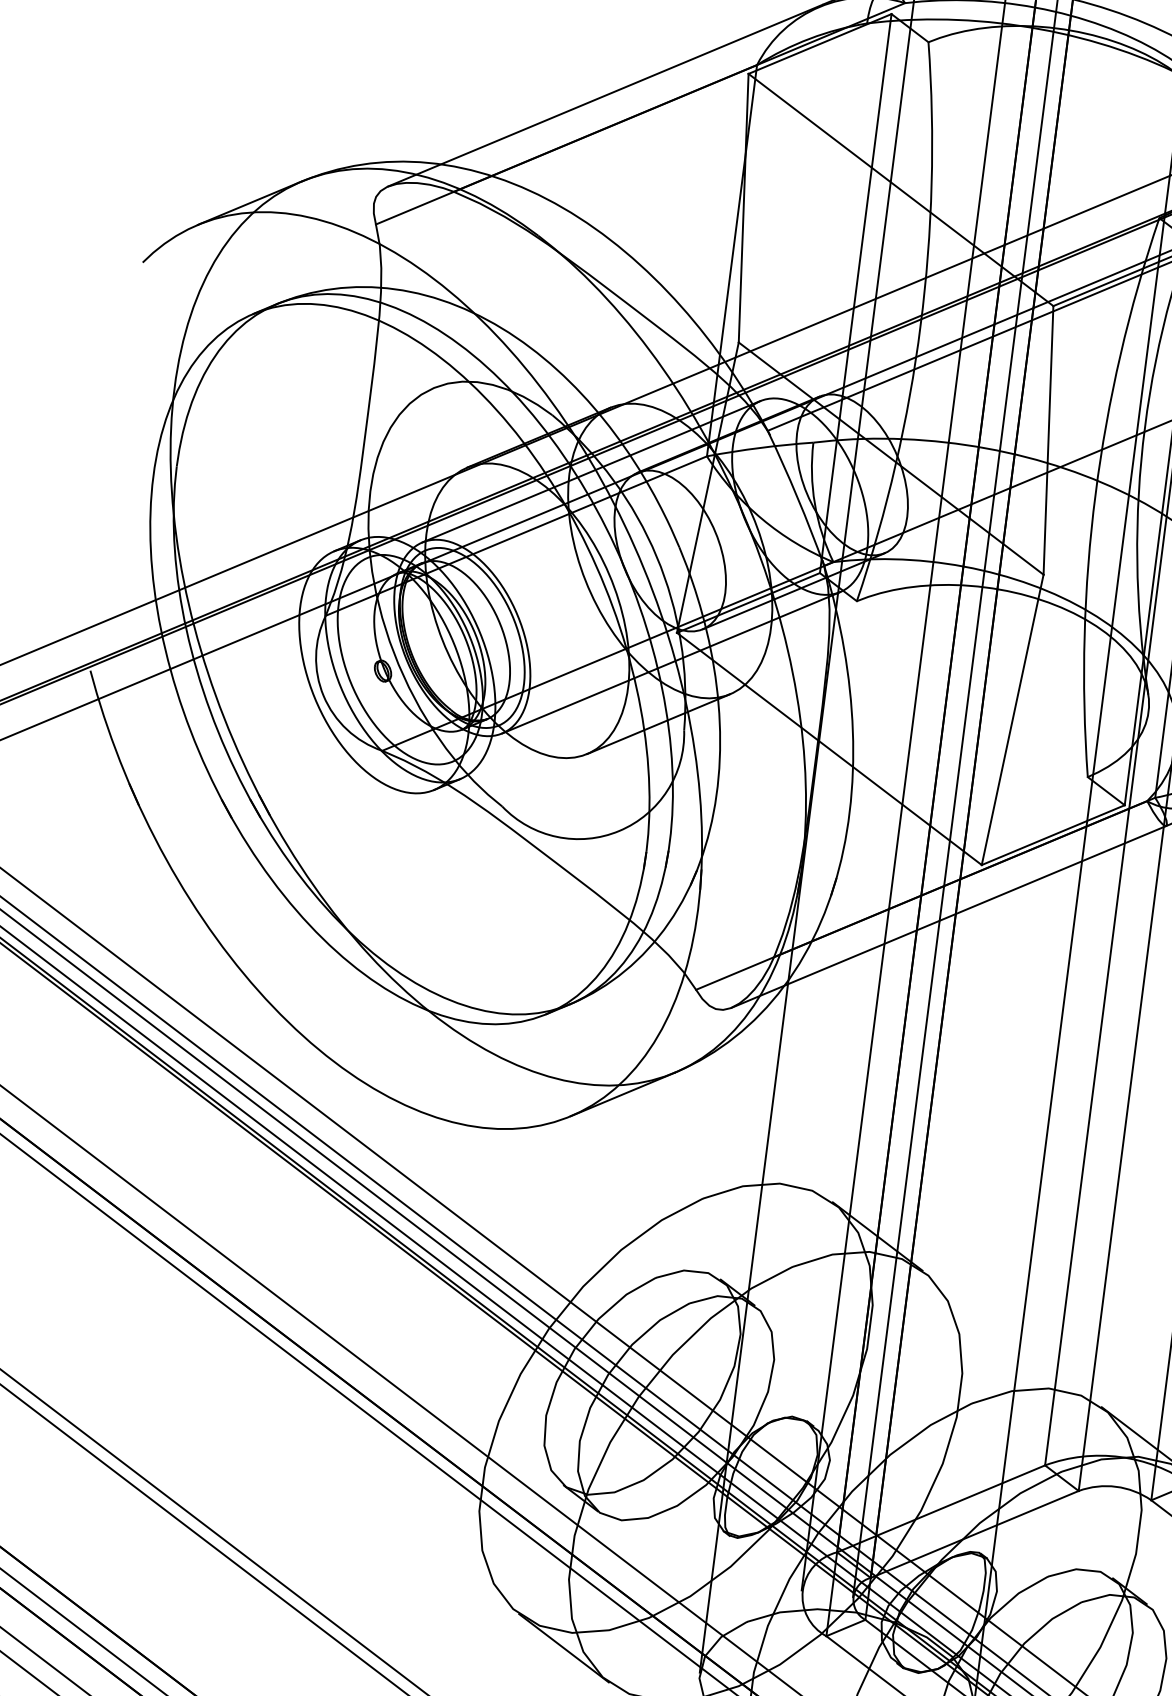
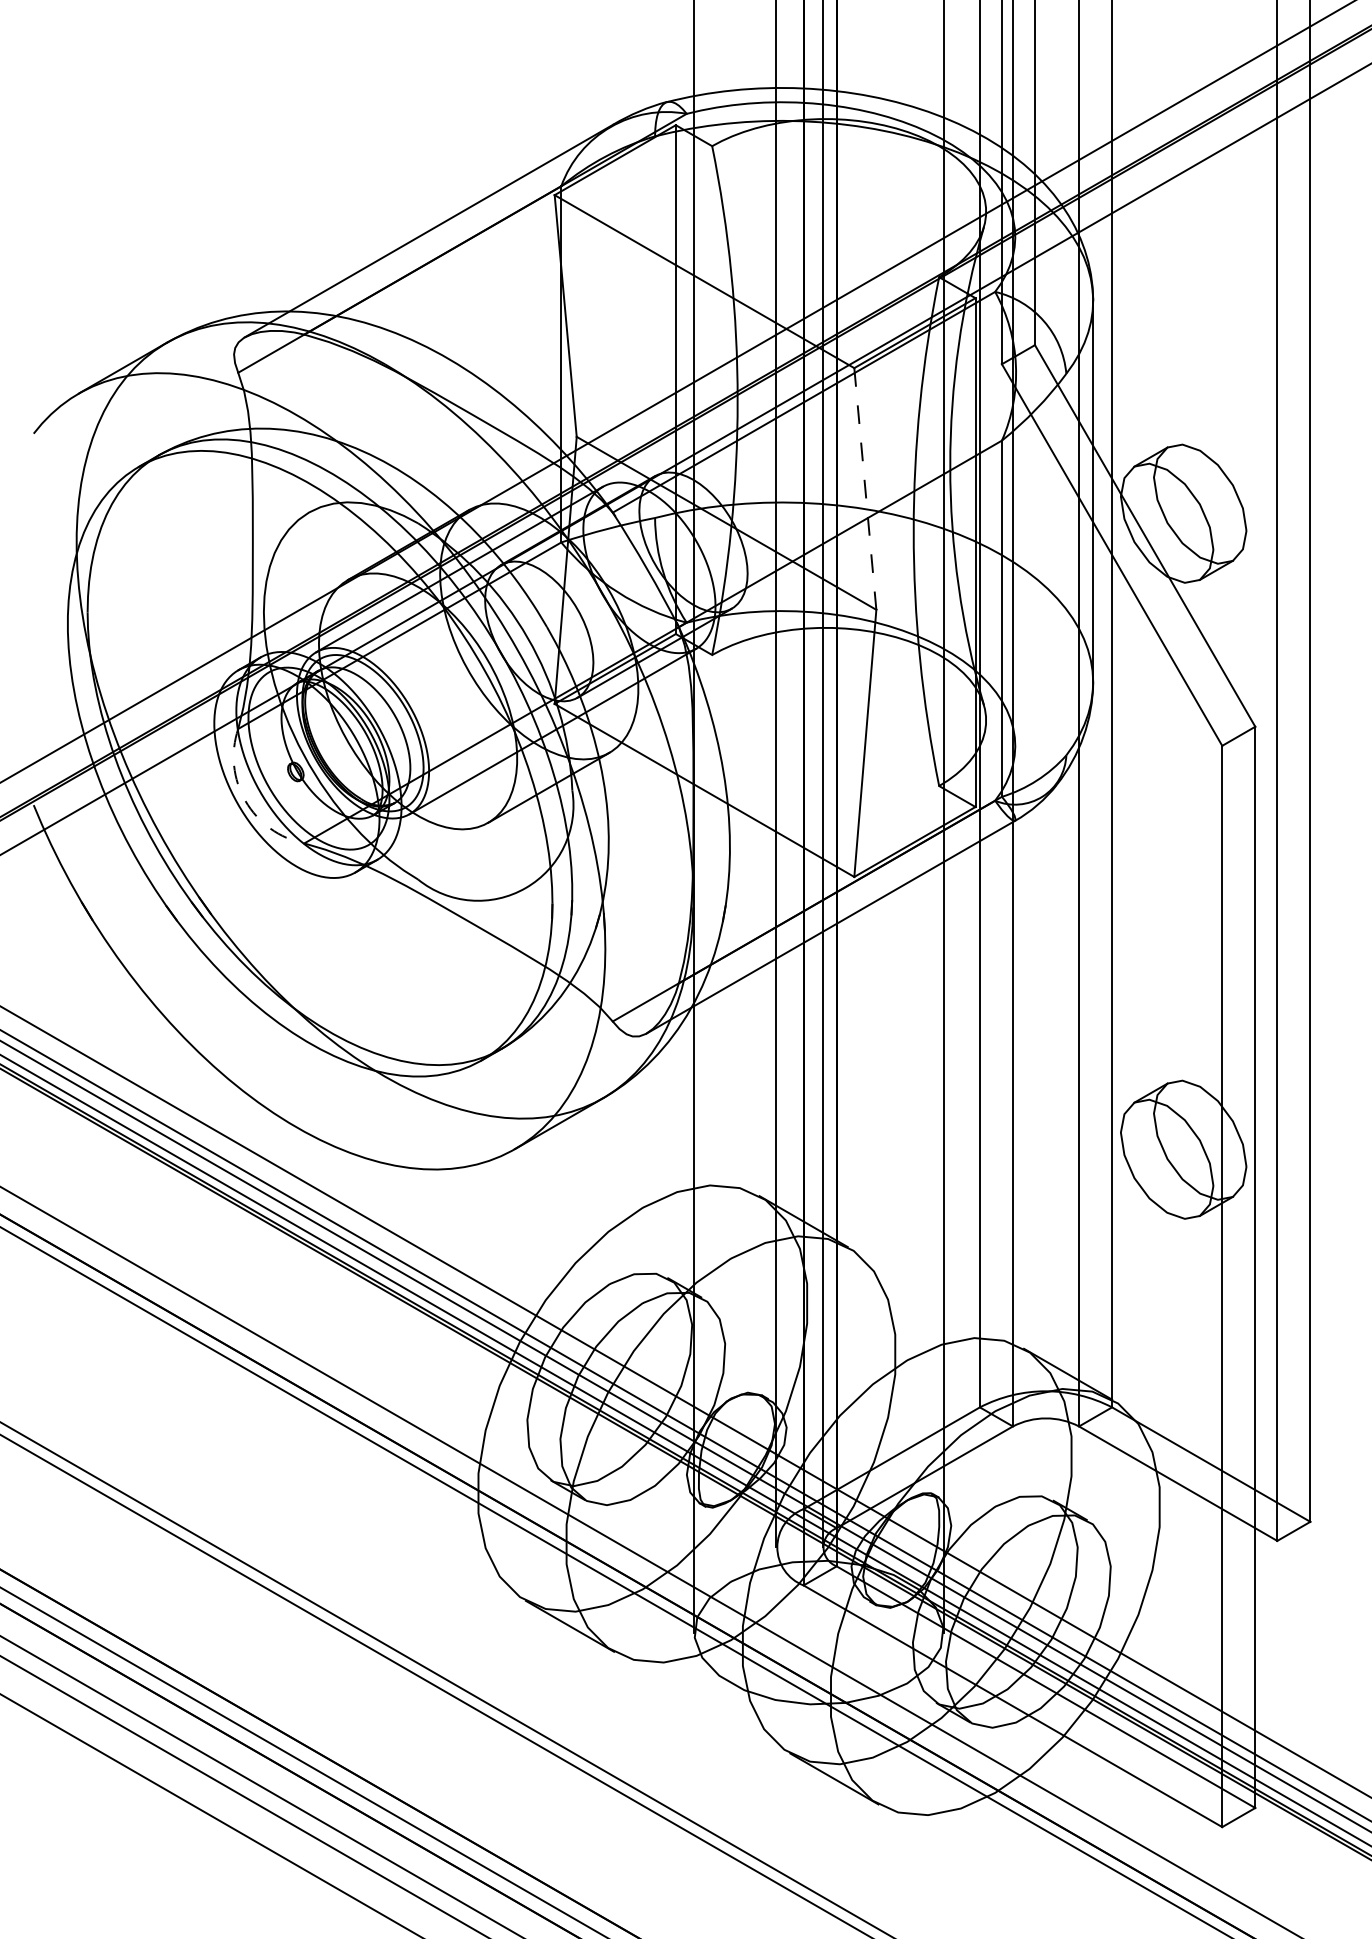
line: (1048, 440) -> (865, 489), solid -> dashed
arc: (323, 696) -> (245, 801), solid -> dashed

